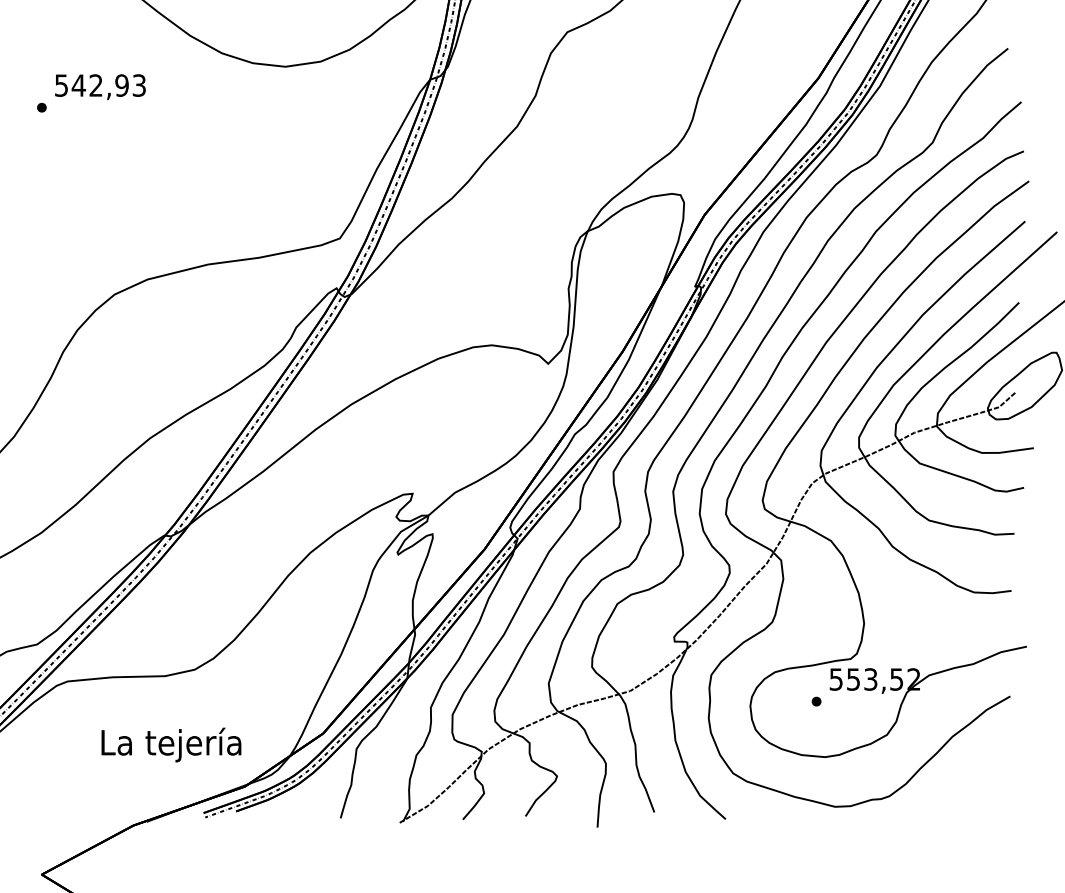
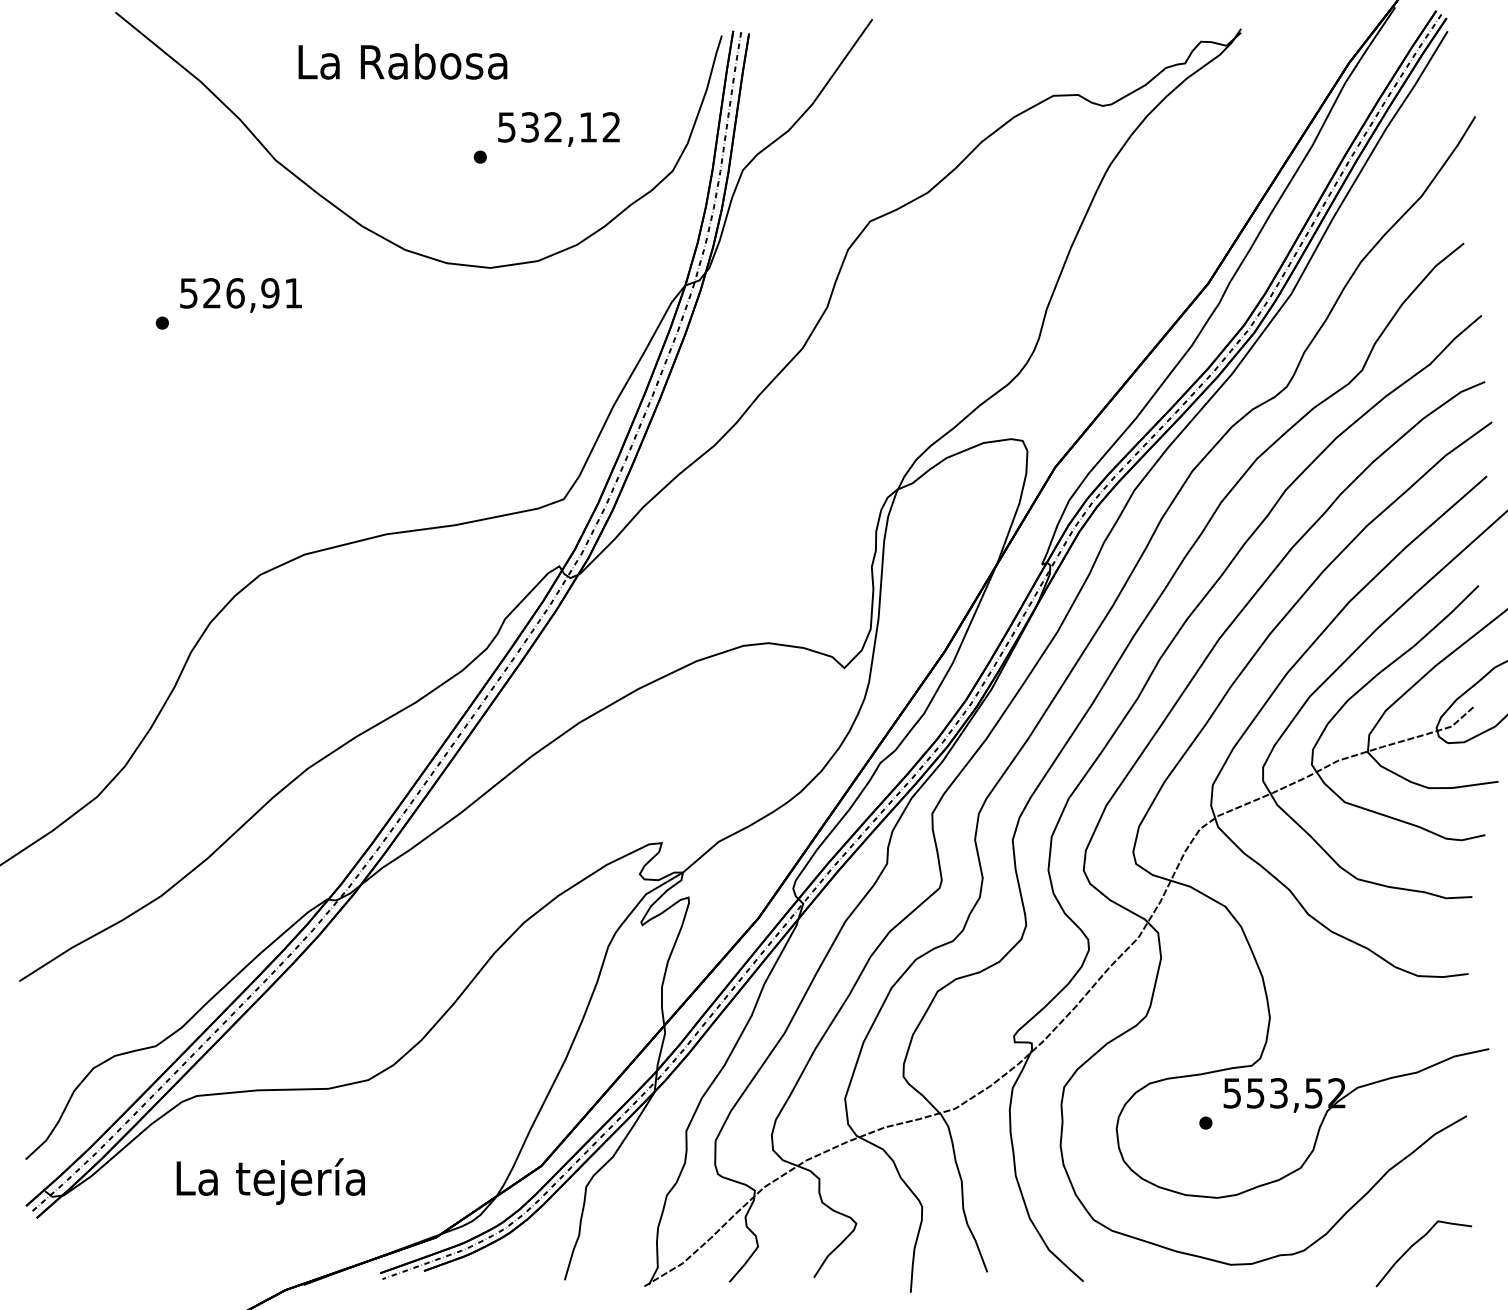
text: (108, 85) -> (252, 293), 542,93 -> 526,91
text: (171, 744) -> (270, 1181), moved
curve: (972, 791) -> (1415, 1244), added

